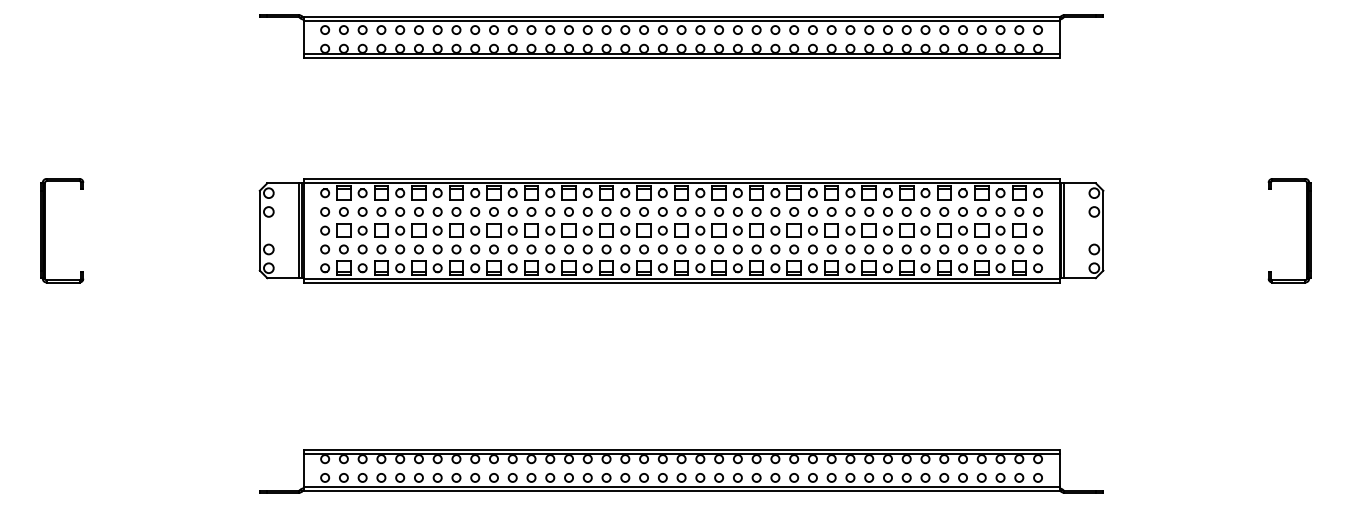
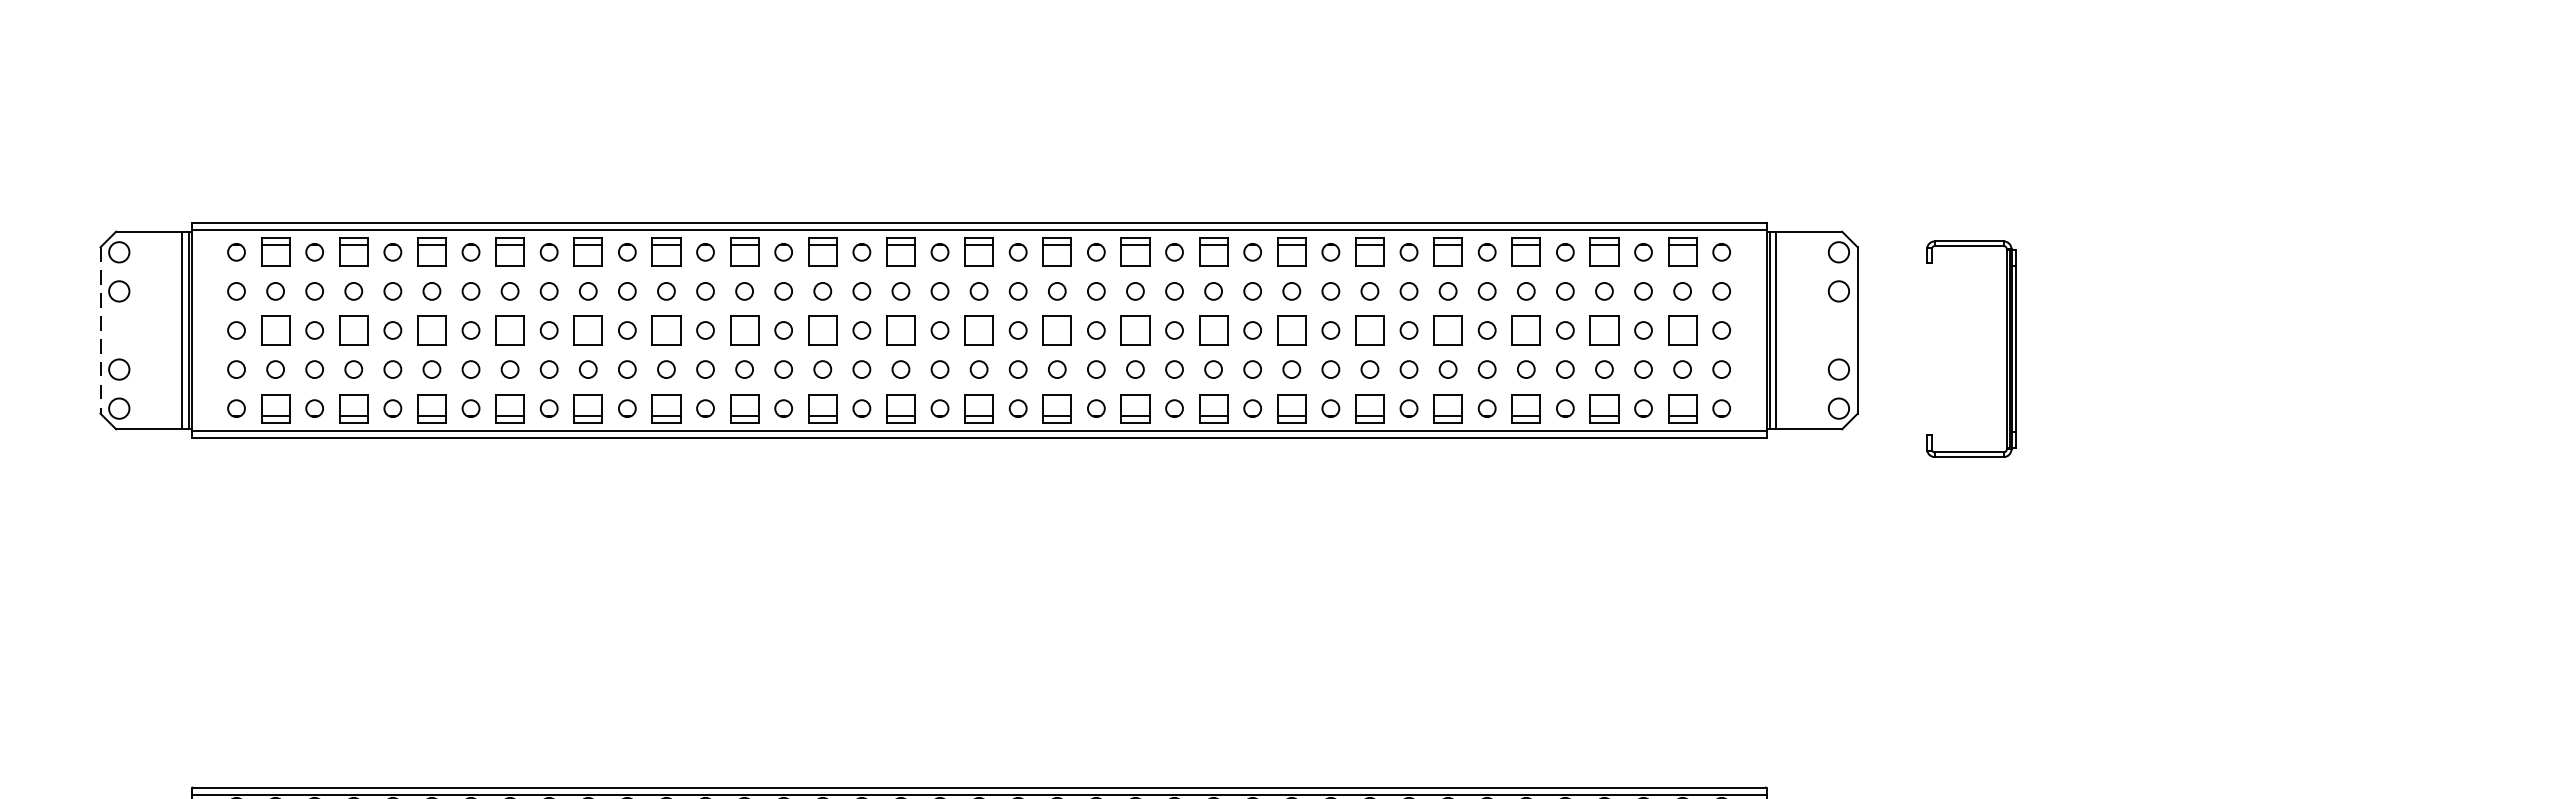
line: (259, 230) -> (99, 330), solid -> dashed
part: (1306, 230) -> (2005, 348), moved

